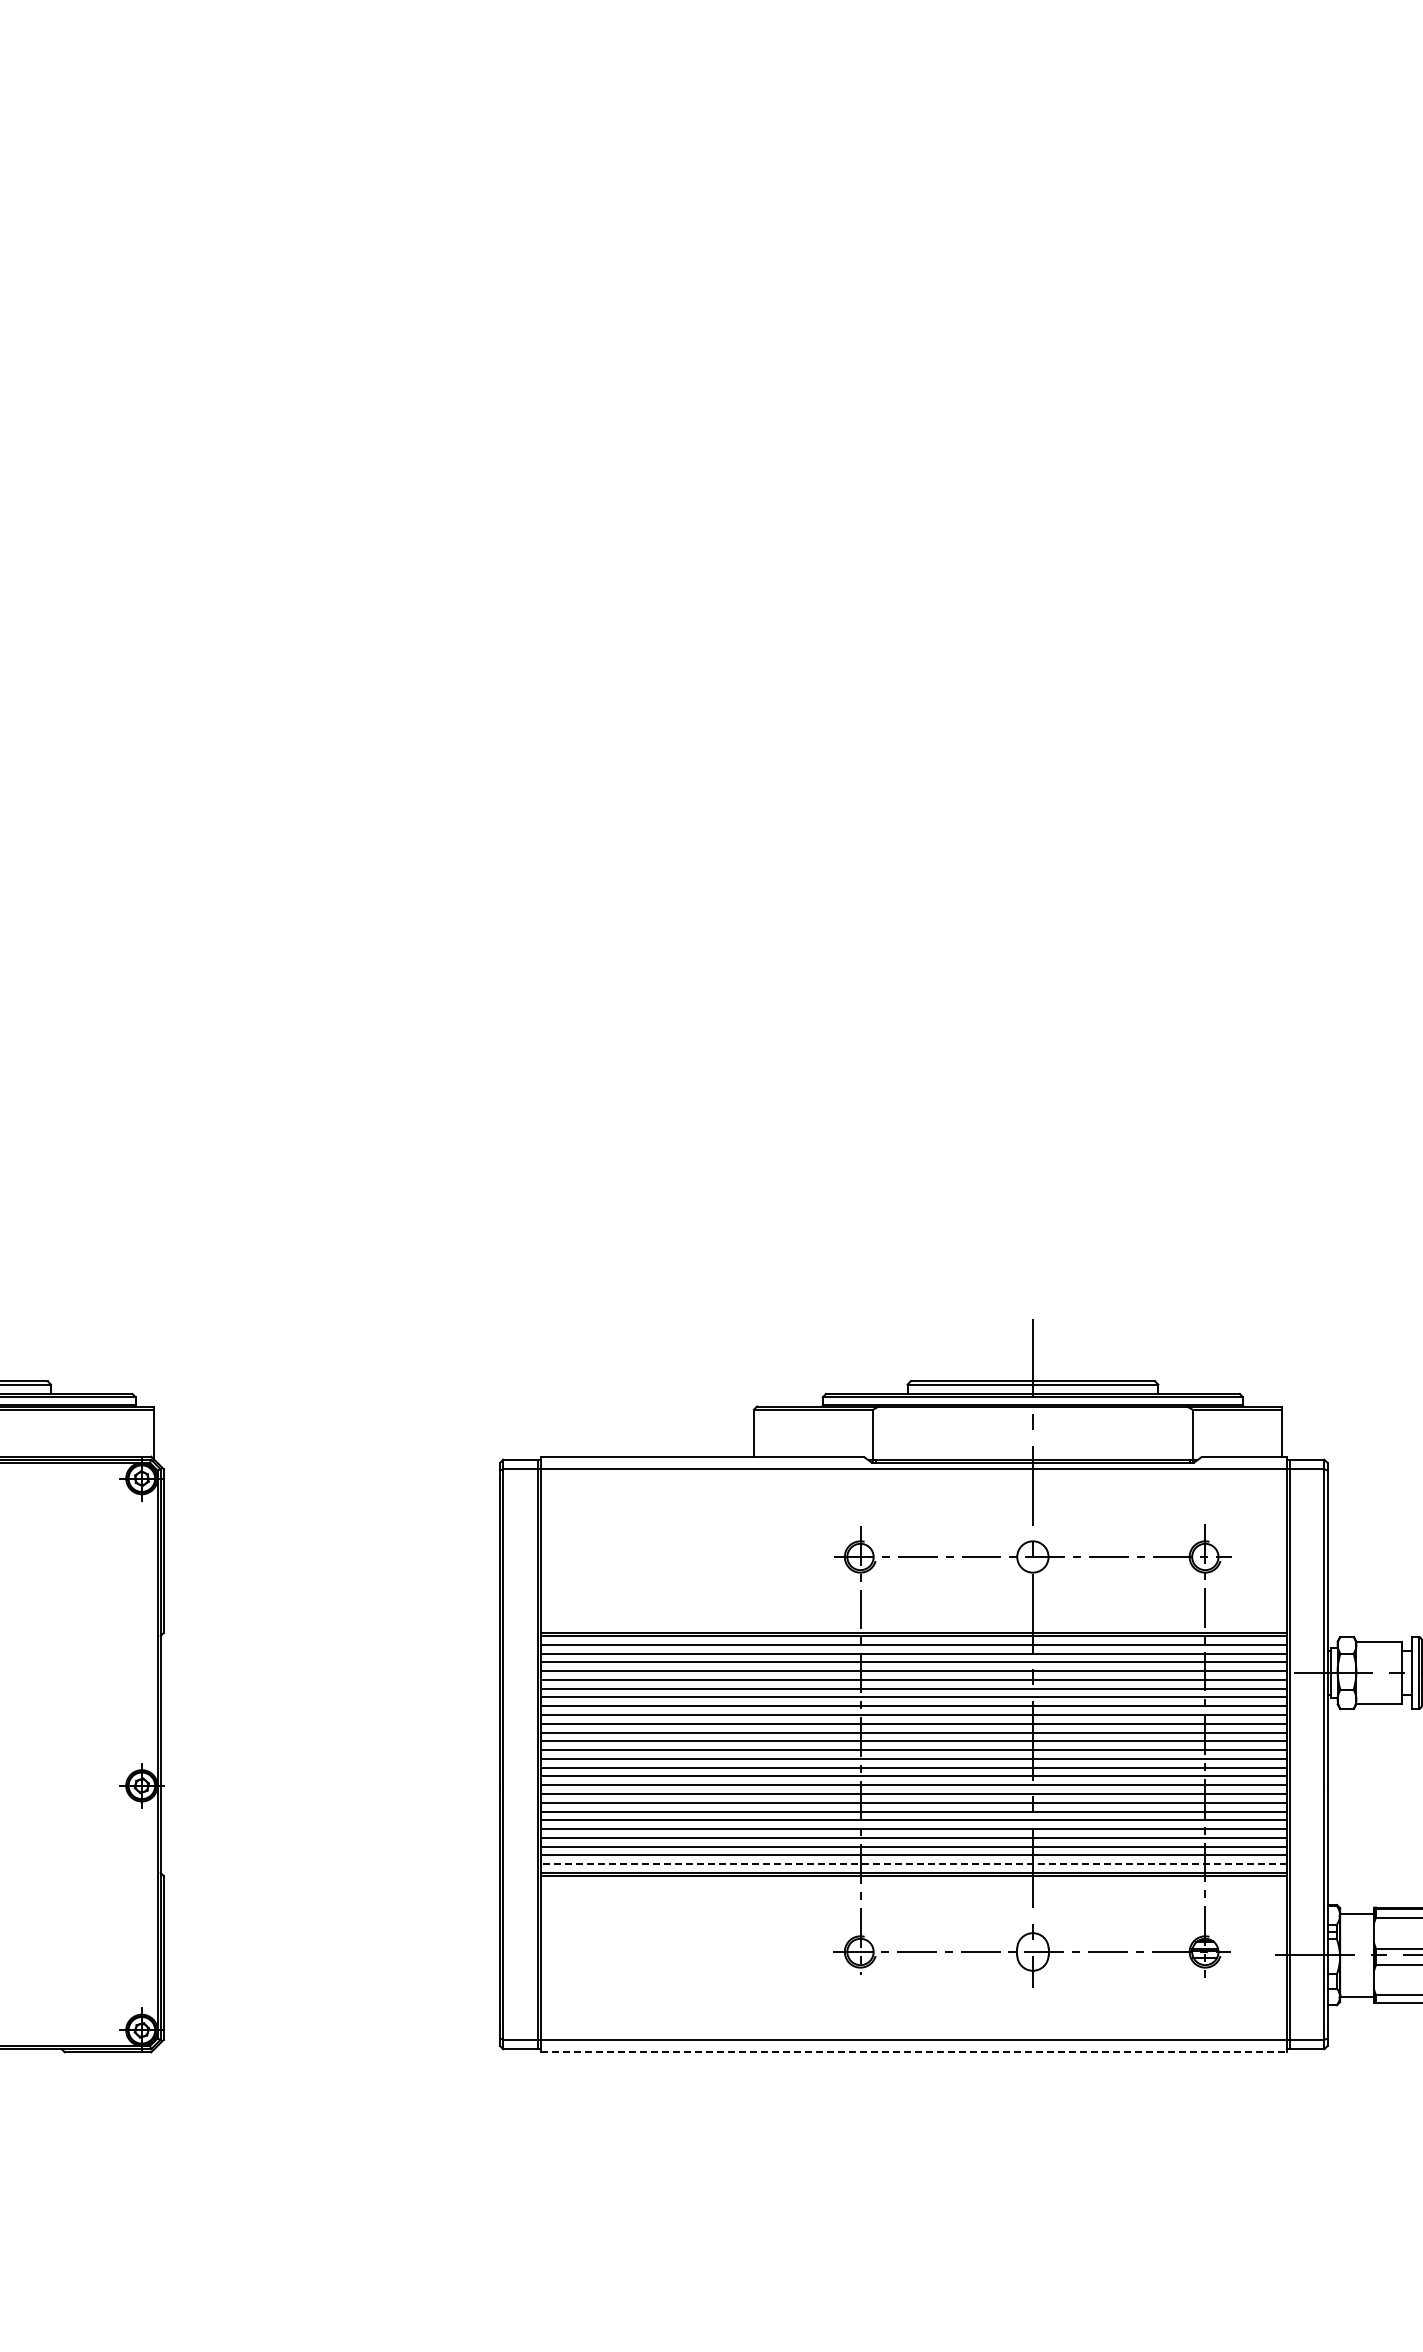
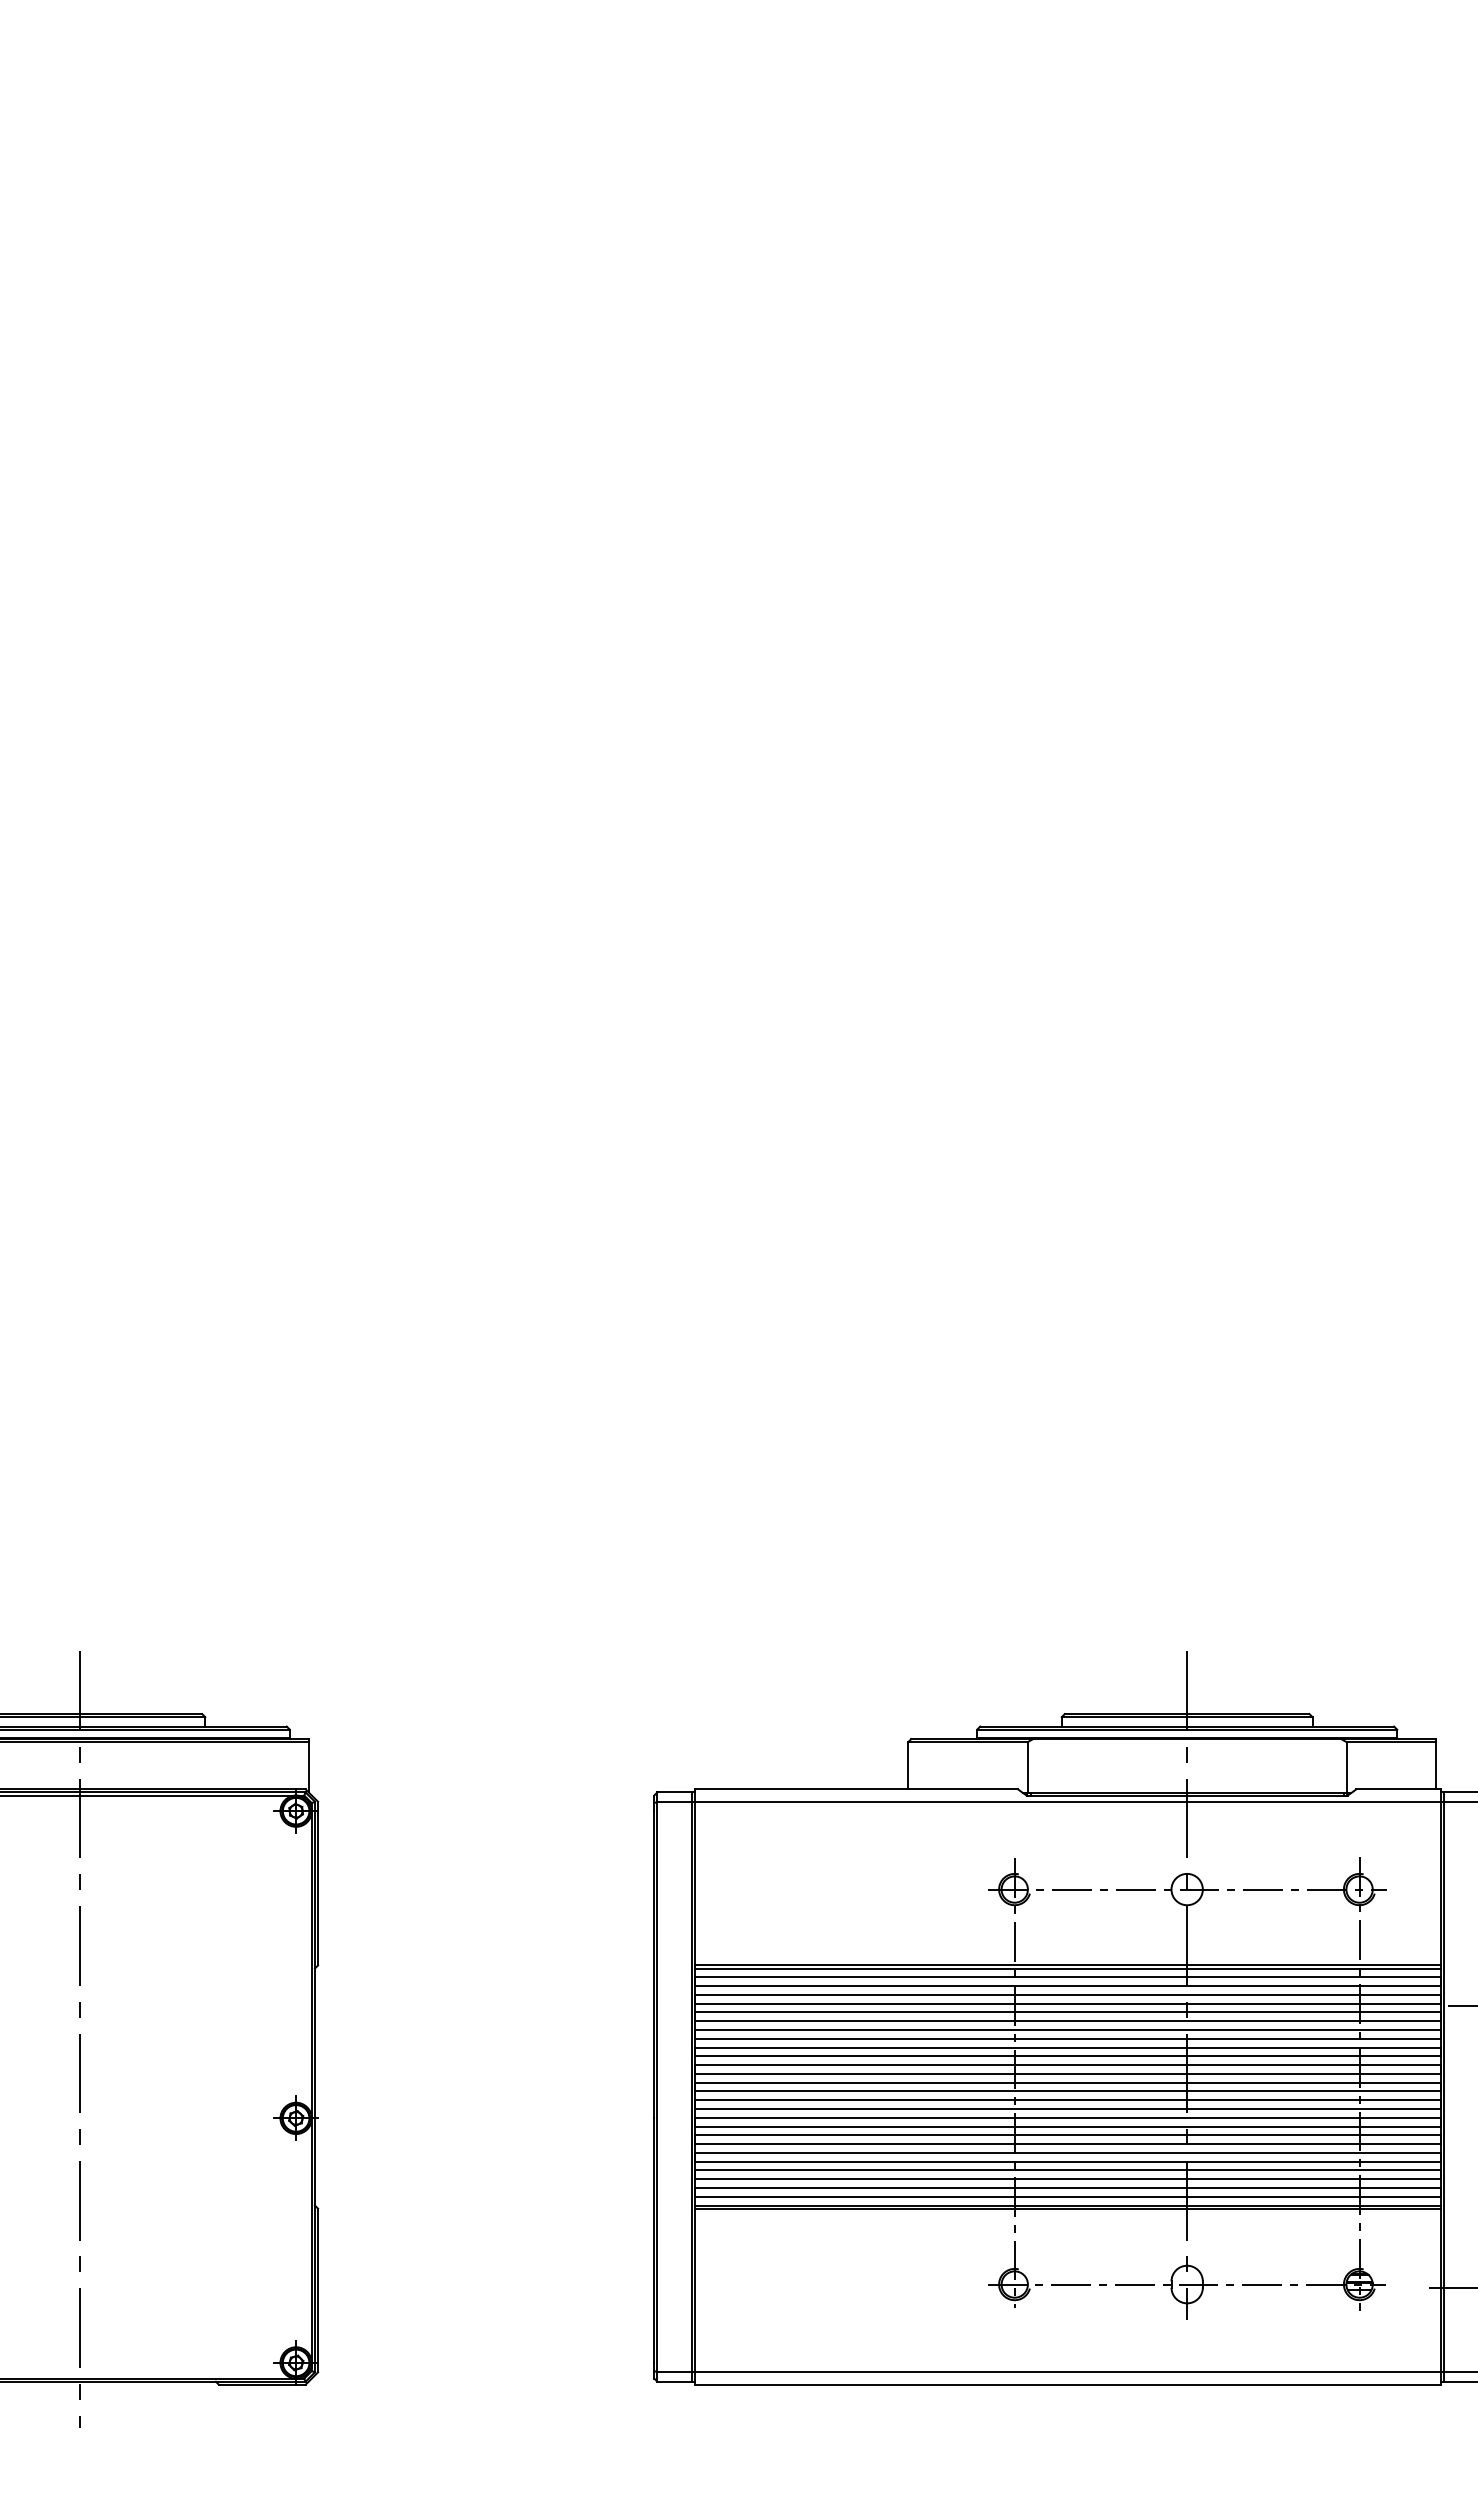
line: (913, 1863) -> (1067, 2196), dashed -> solid
line: (914, 2051) -> (1068, 2384), dashed -> solid

